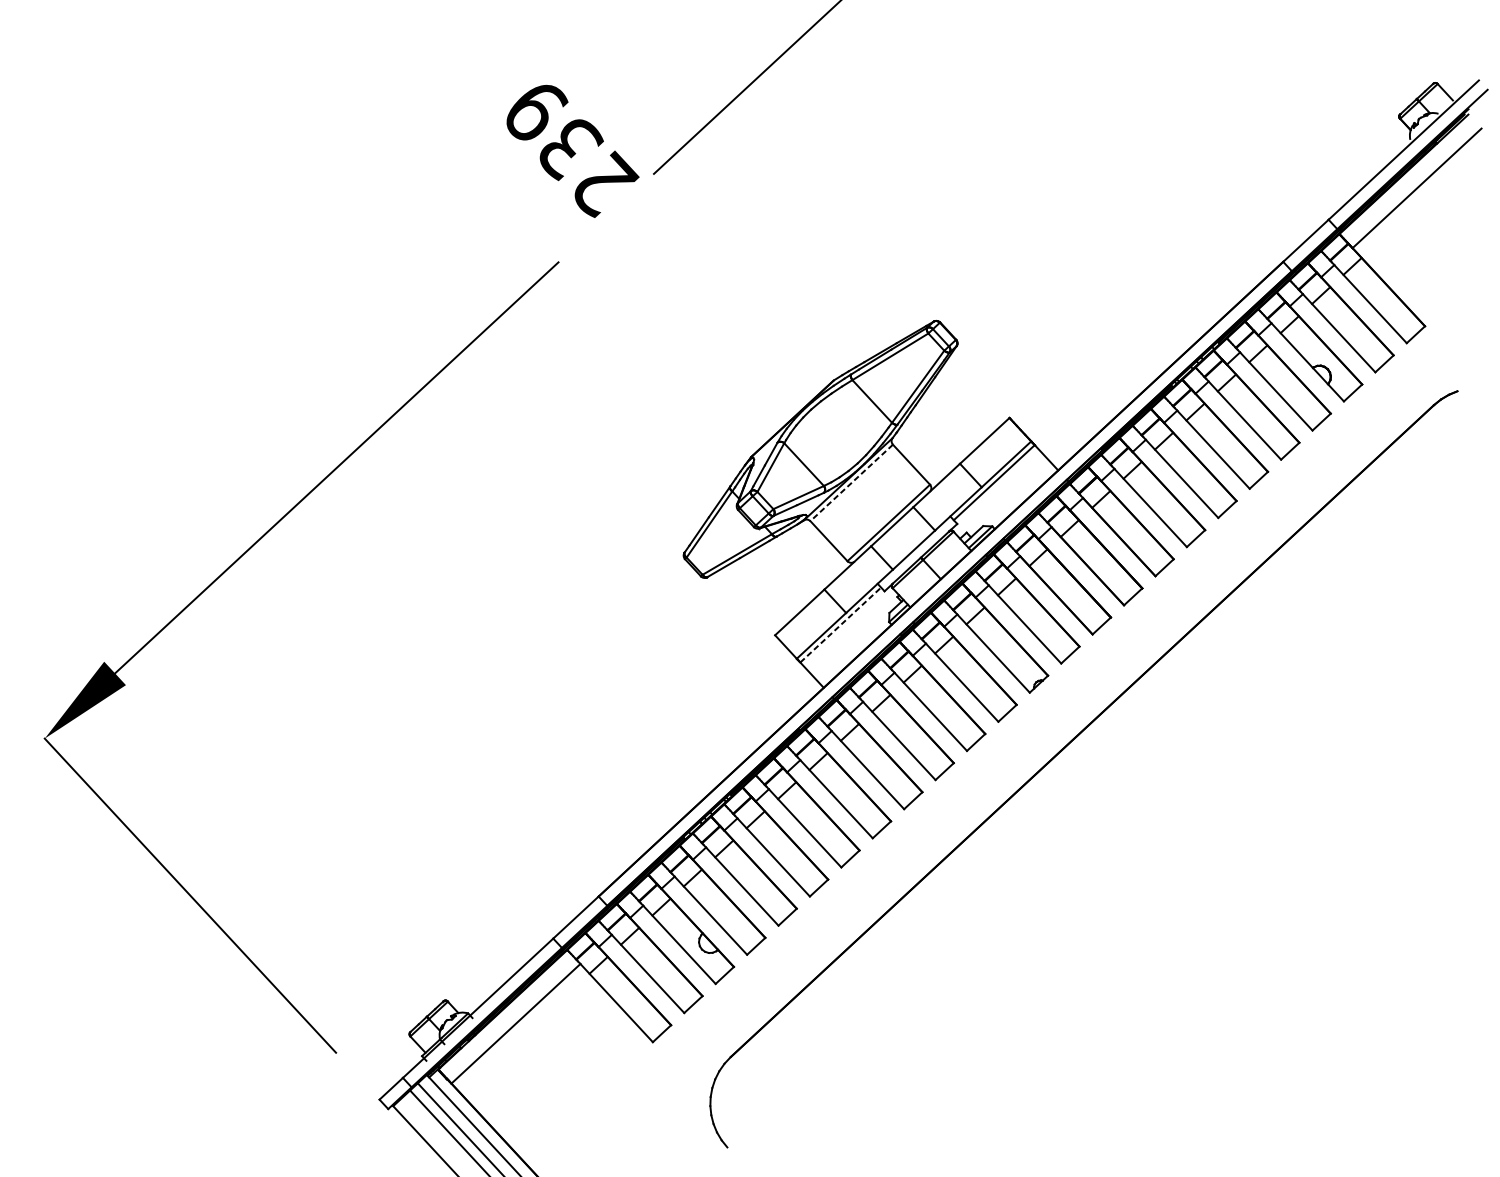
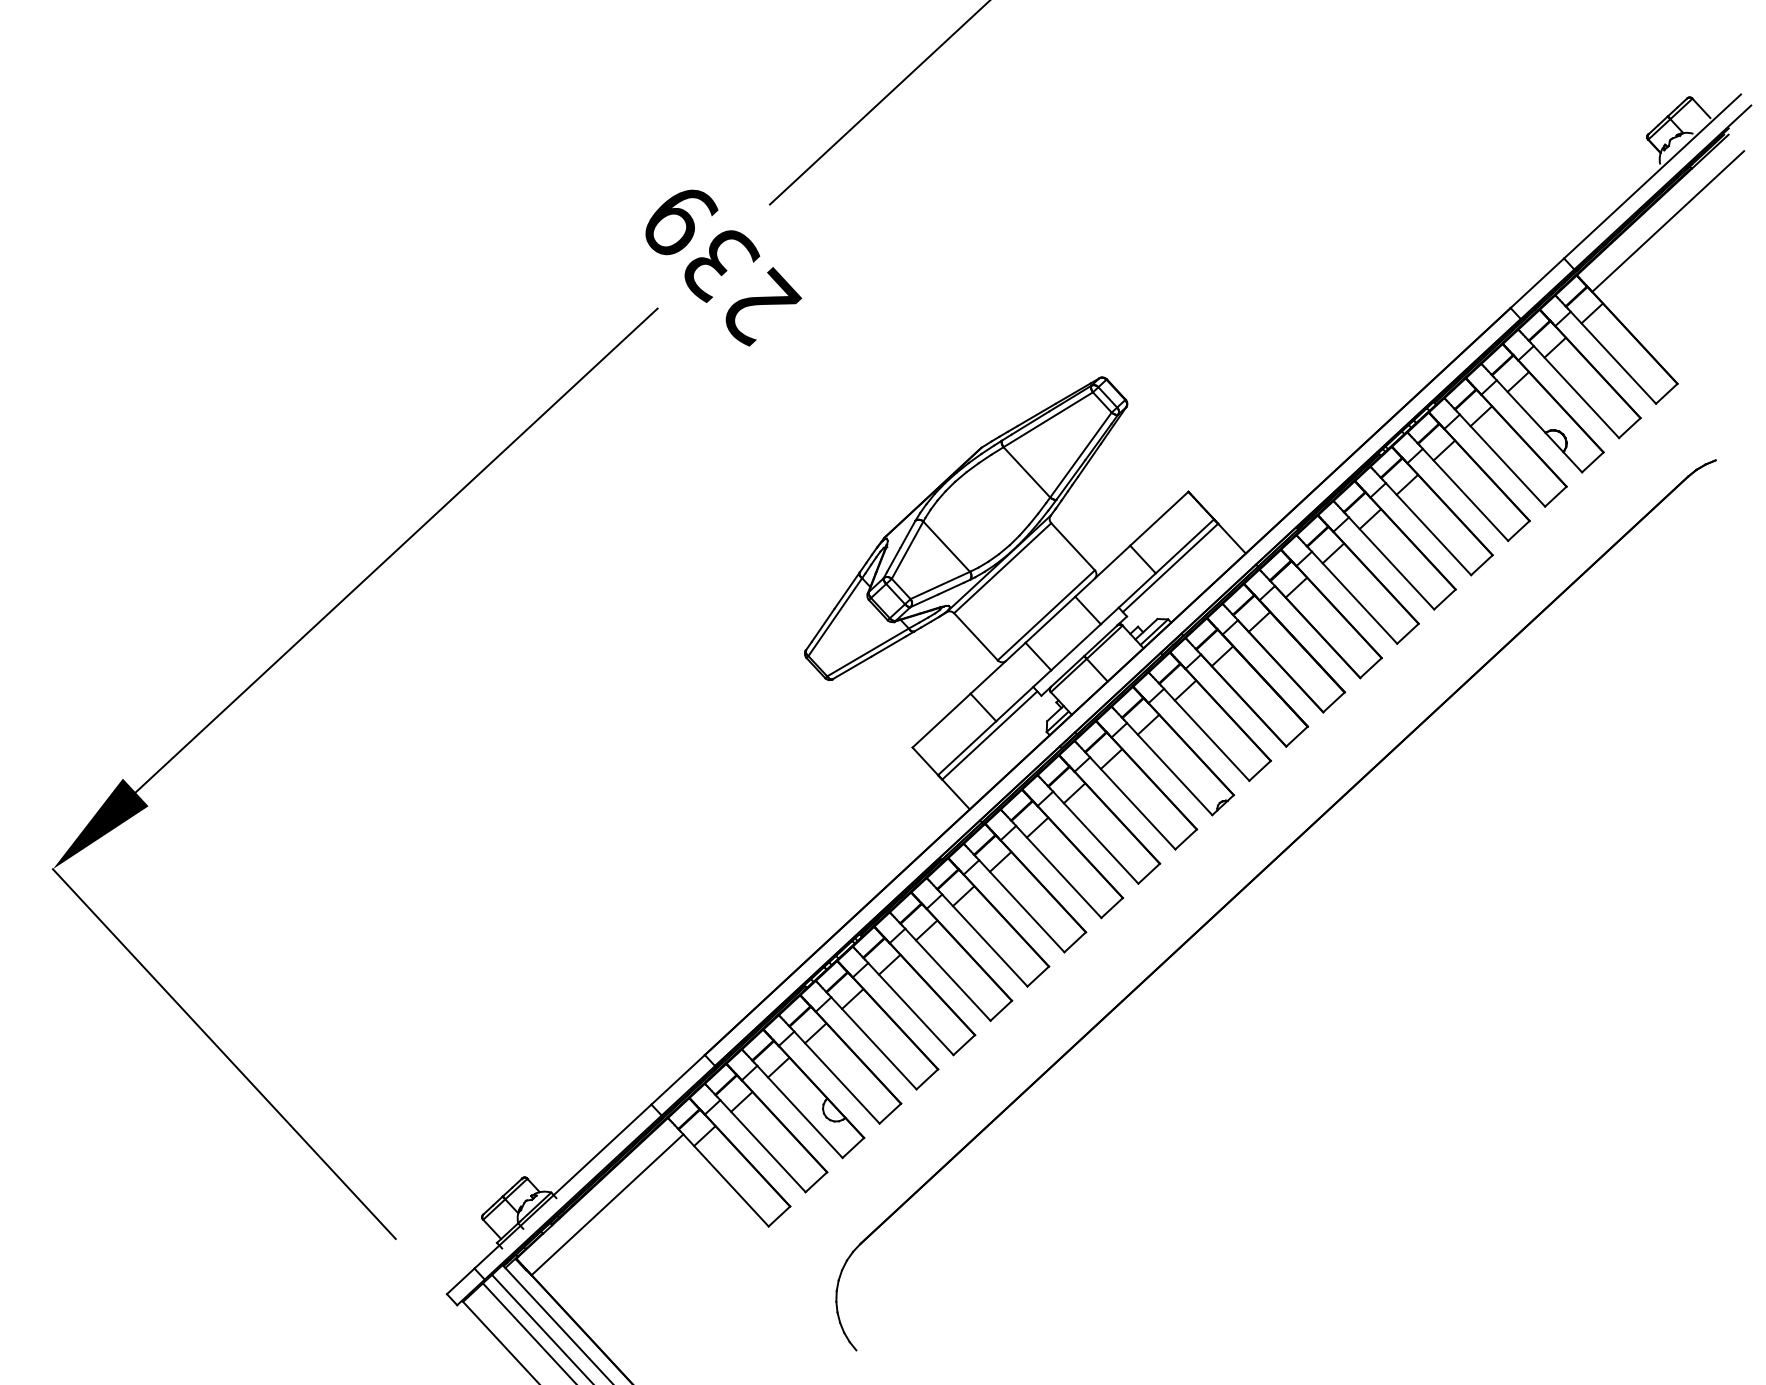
text: (572, 150) -> (723, 267), moved
line: (851, 483) -> (1002, 568), dashed -> solid
line: (840, 625) -> (989, 735), dashed -> solid

